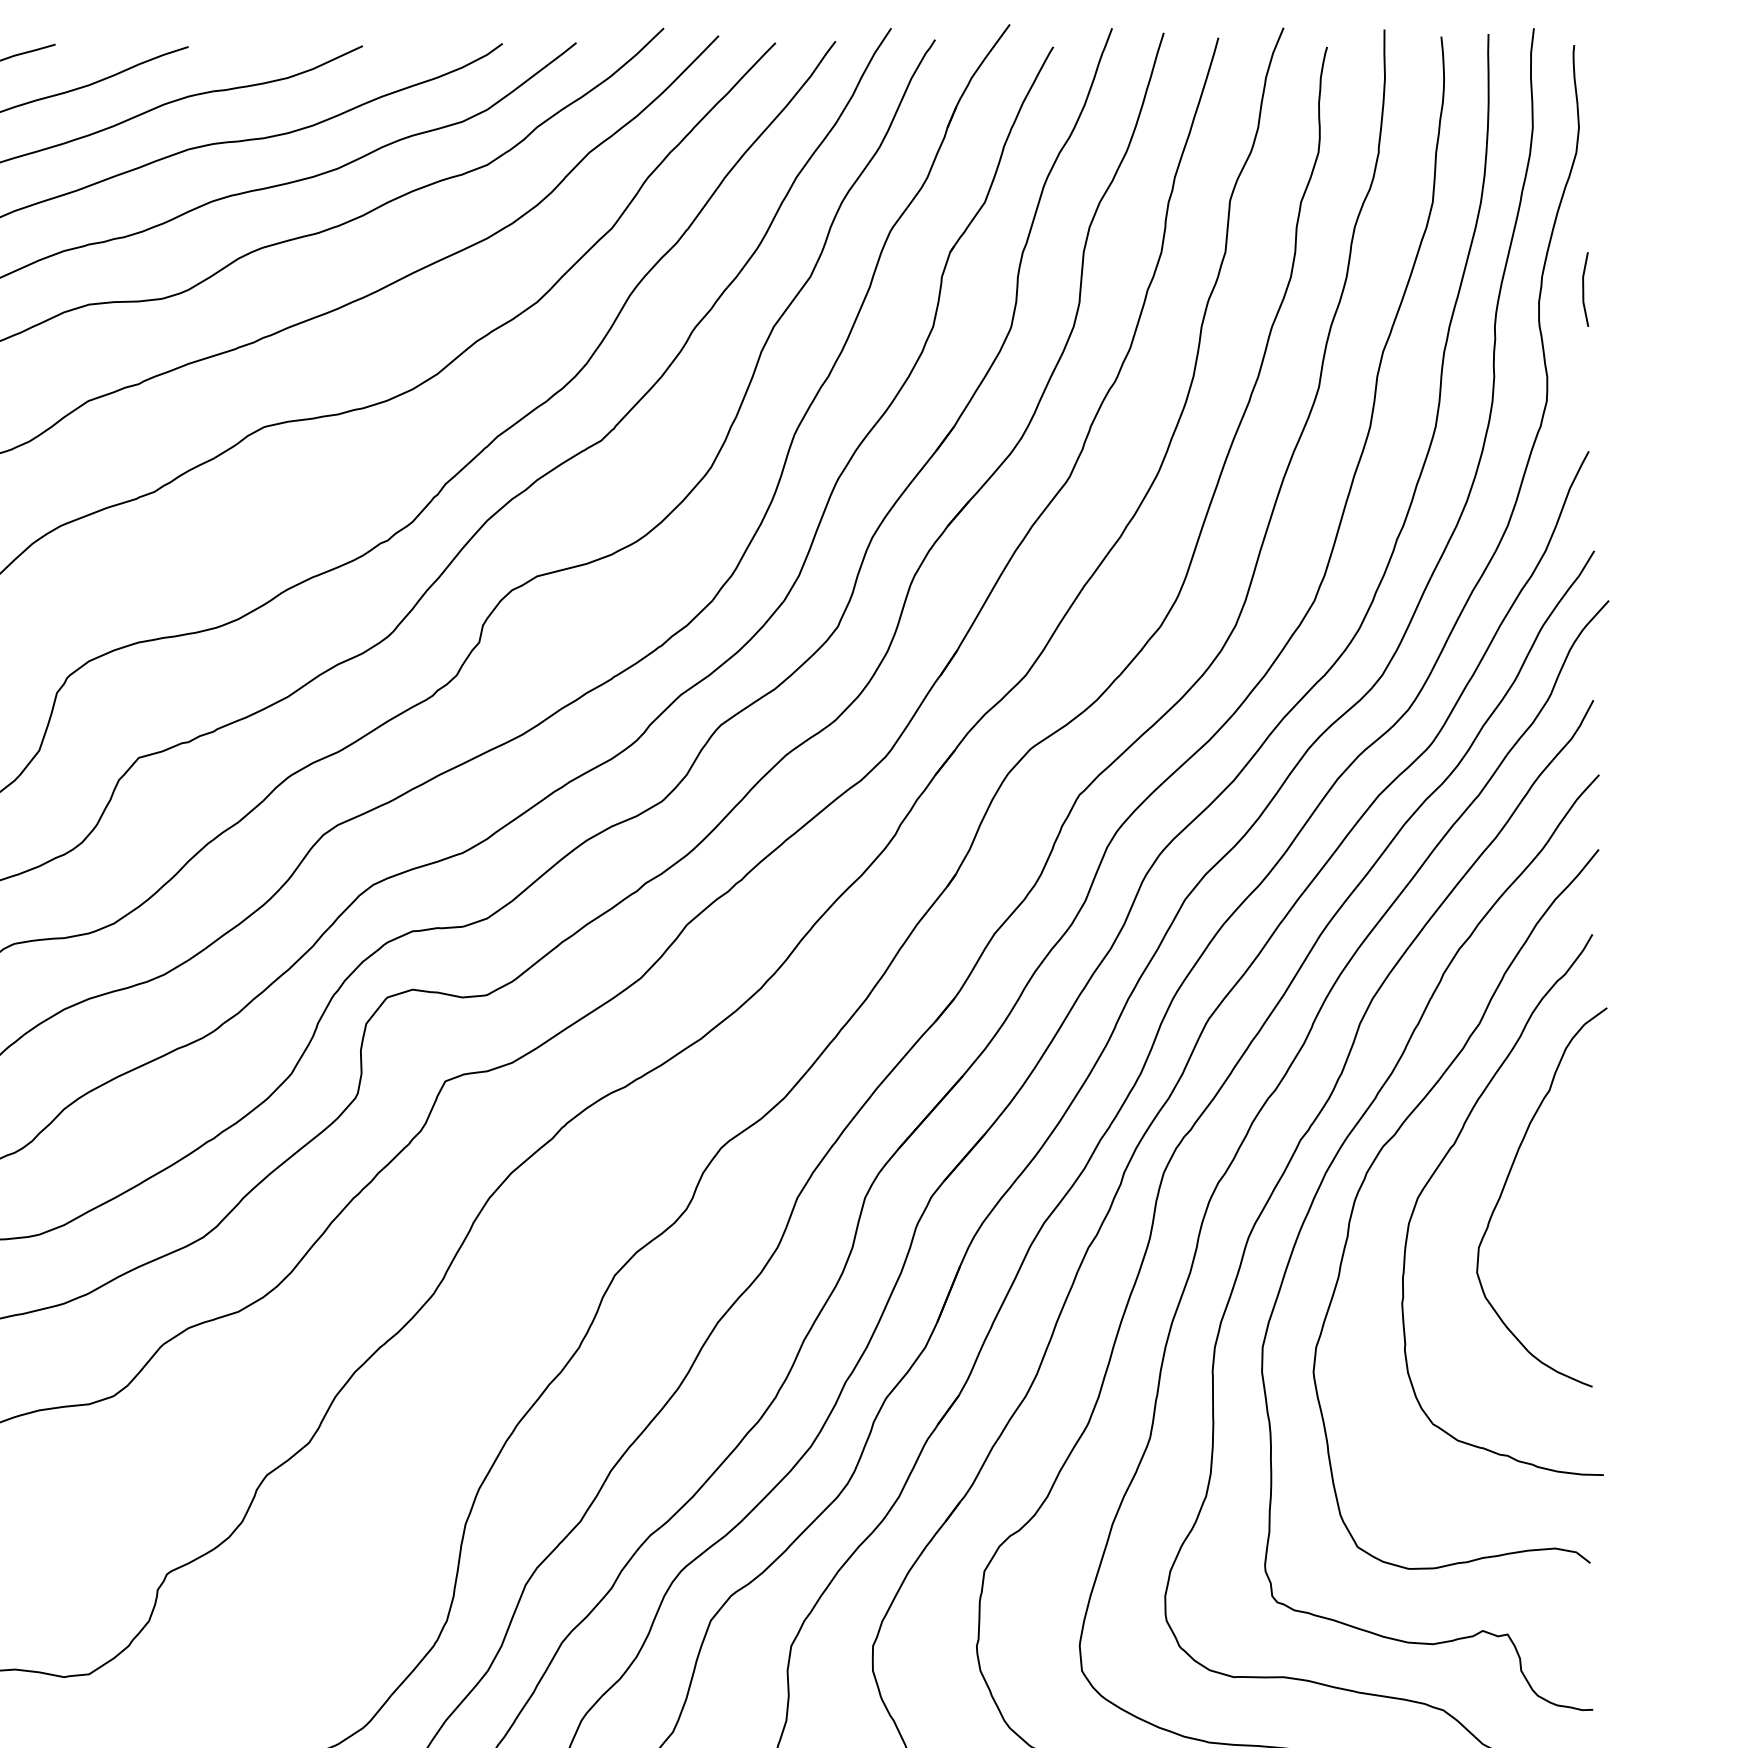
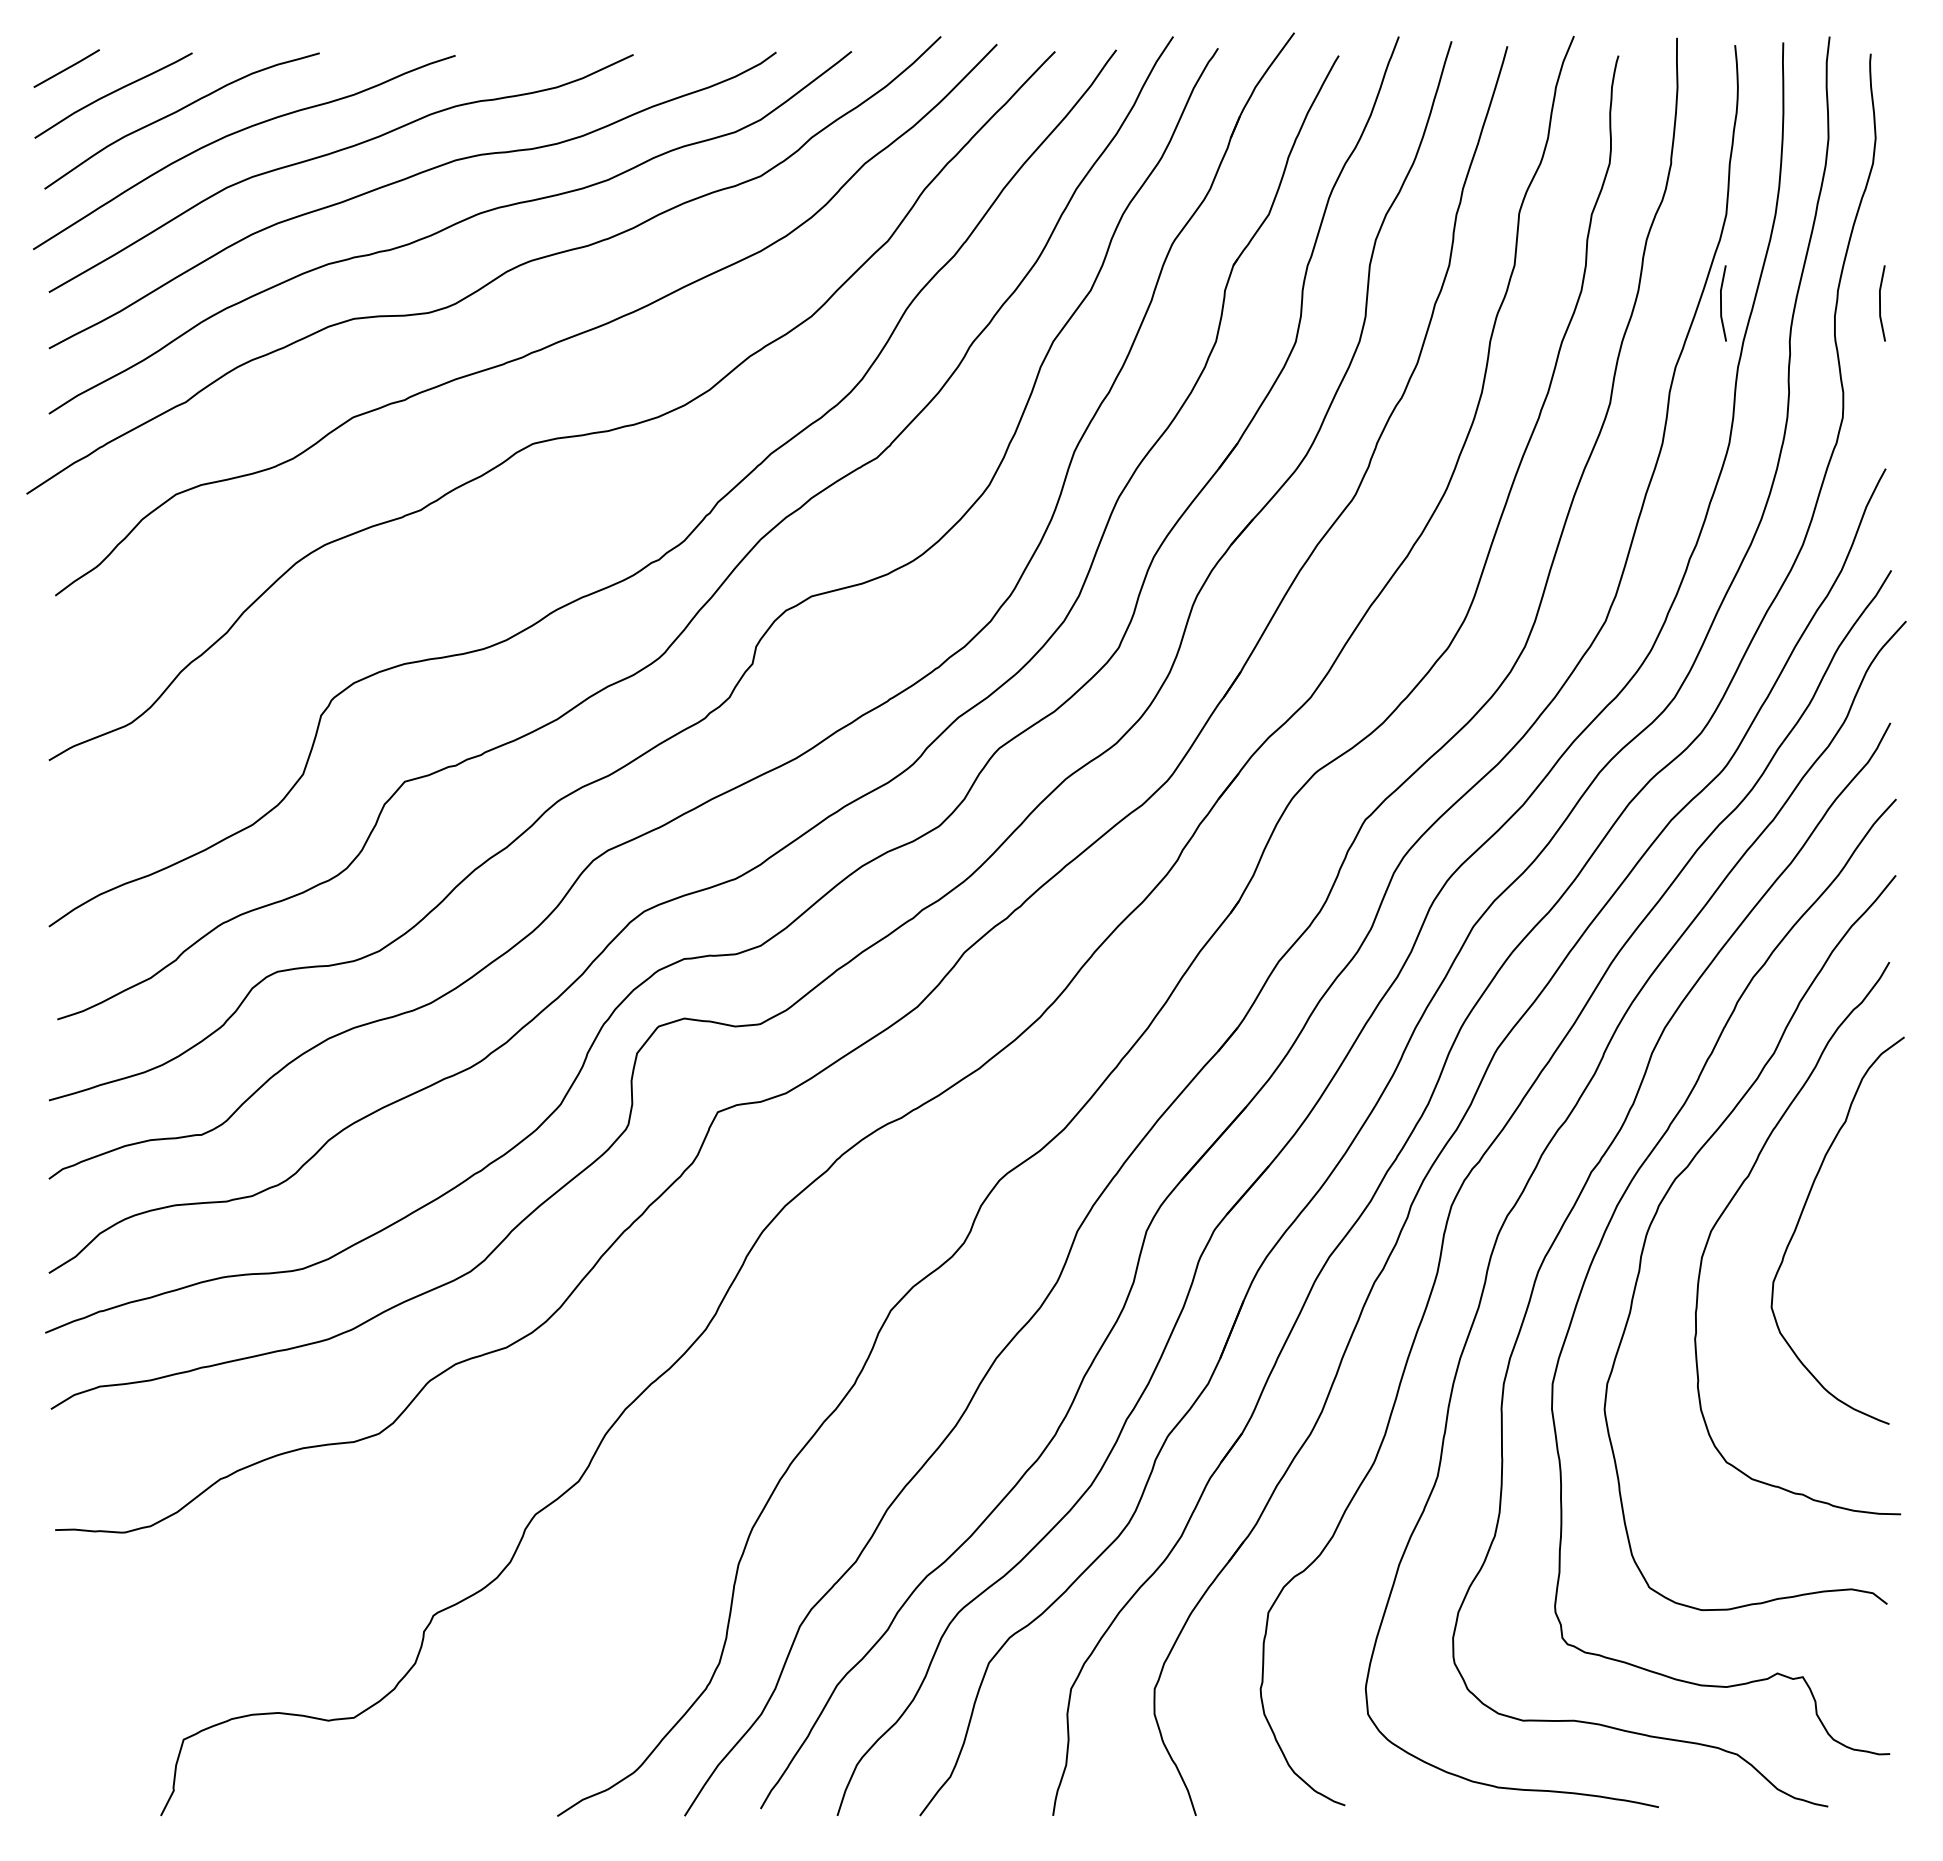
line: (1428, 289) -> (1721, 303), added

